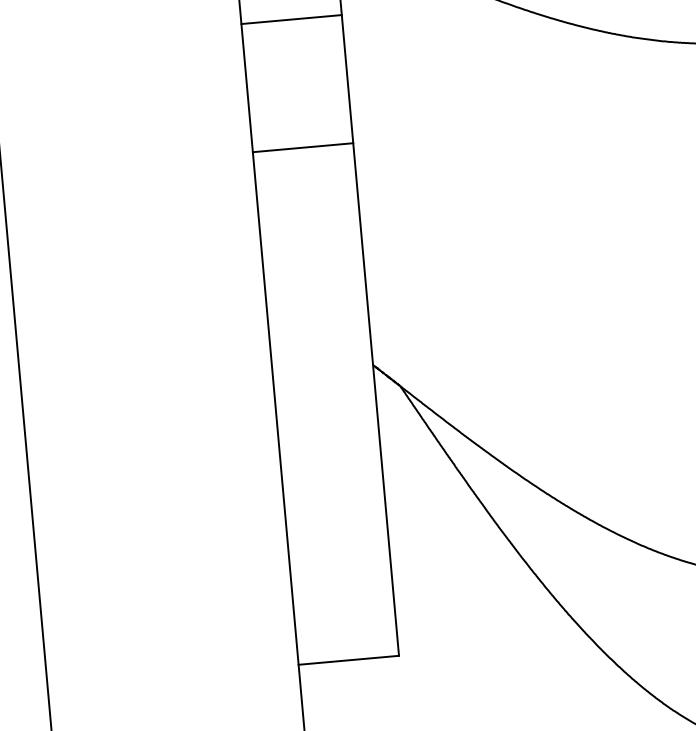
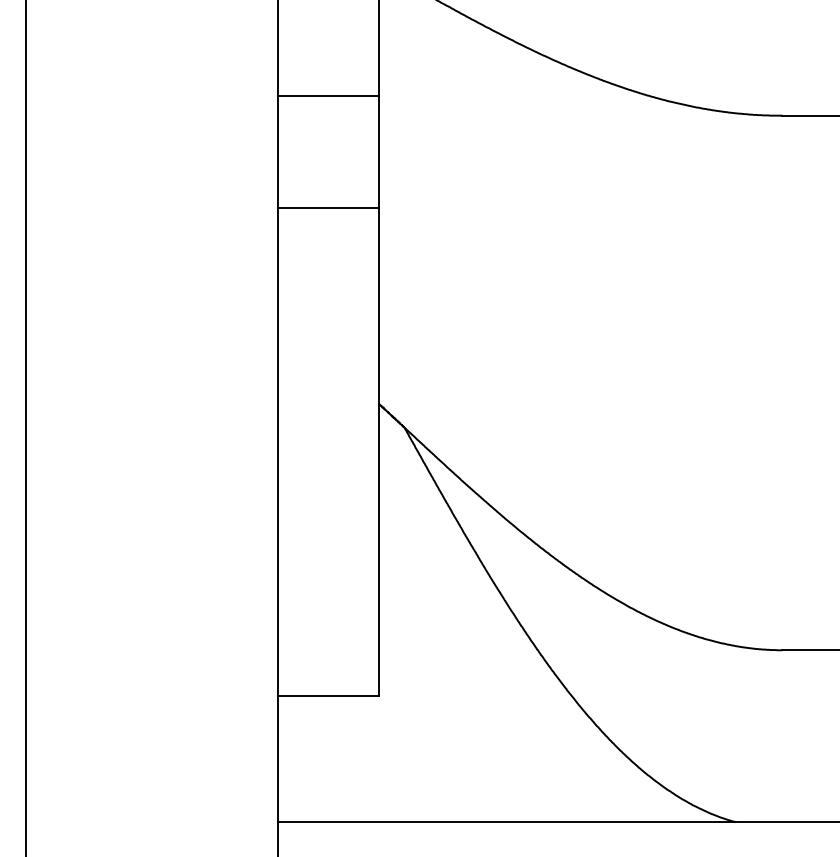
line: (291, 19) -> (328, 95), moved
line: (302, 147) -> (328, 208), moved

